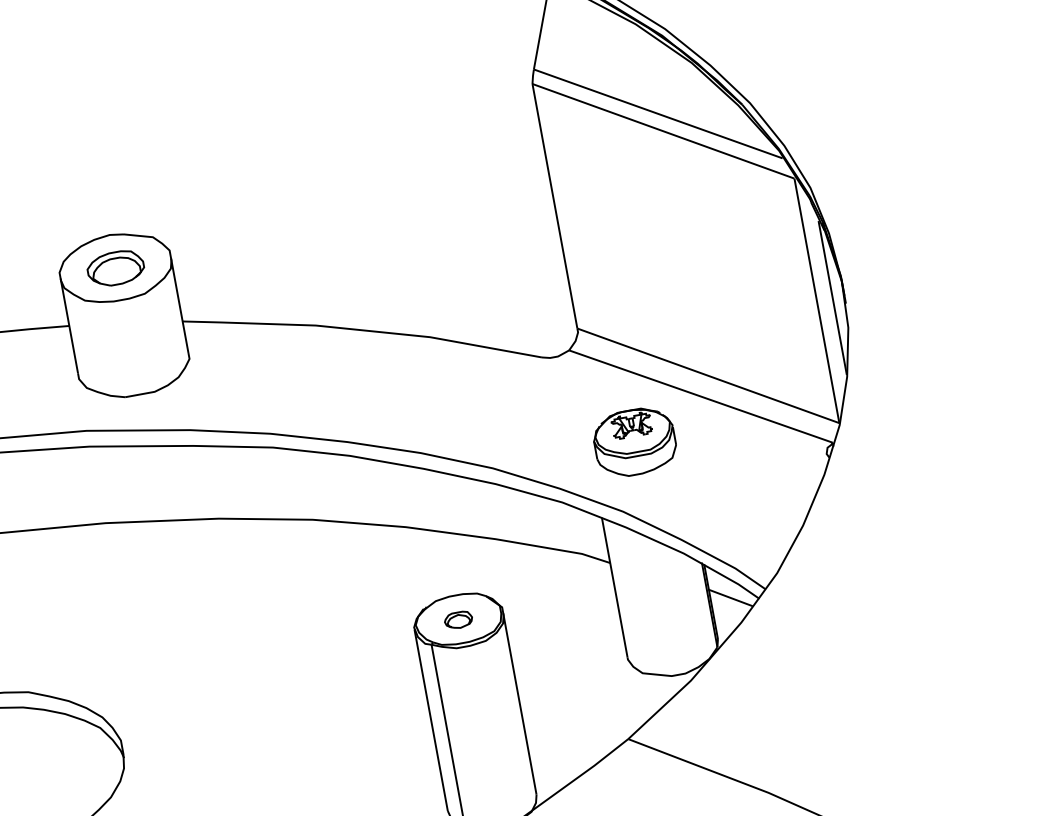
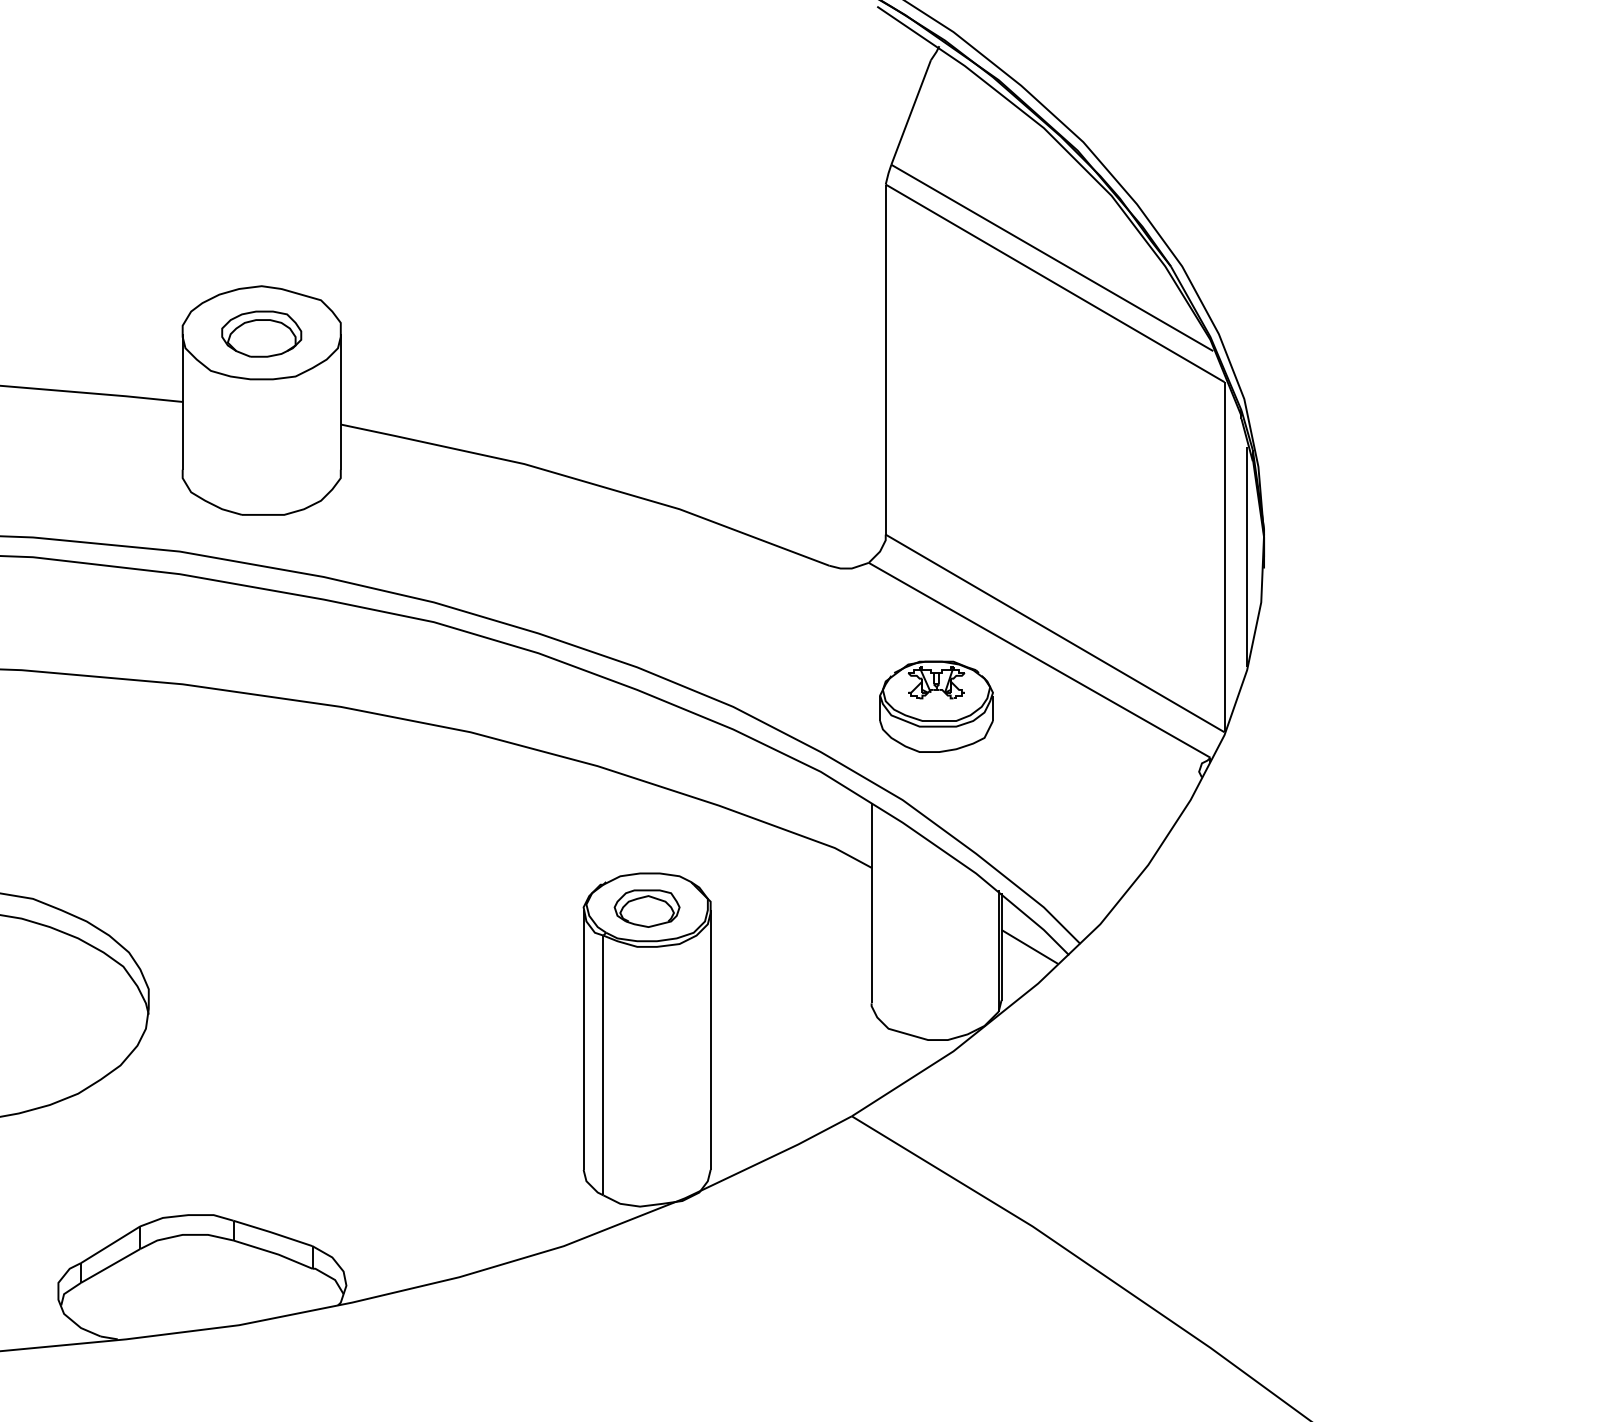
part: (458, 620) -> (646, 908), size x1.67

